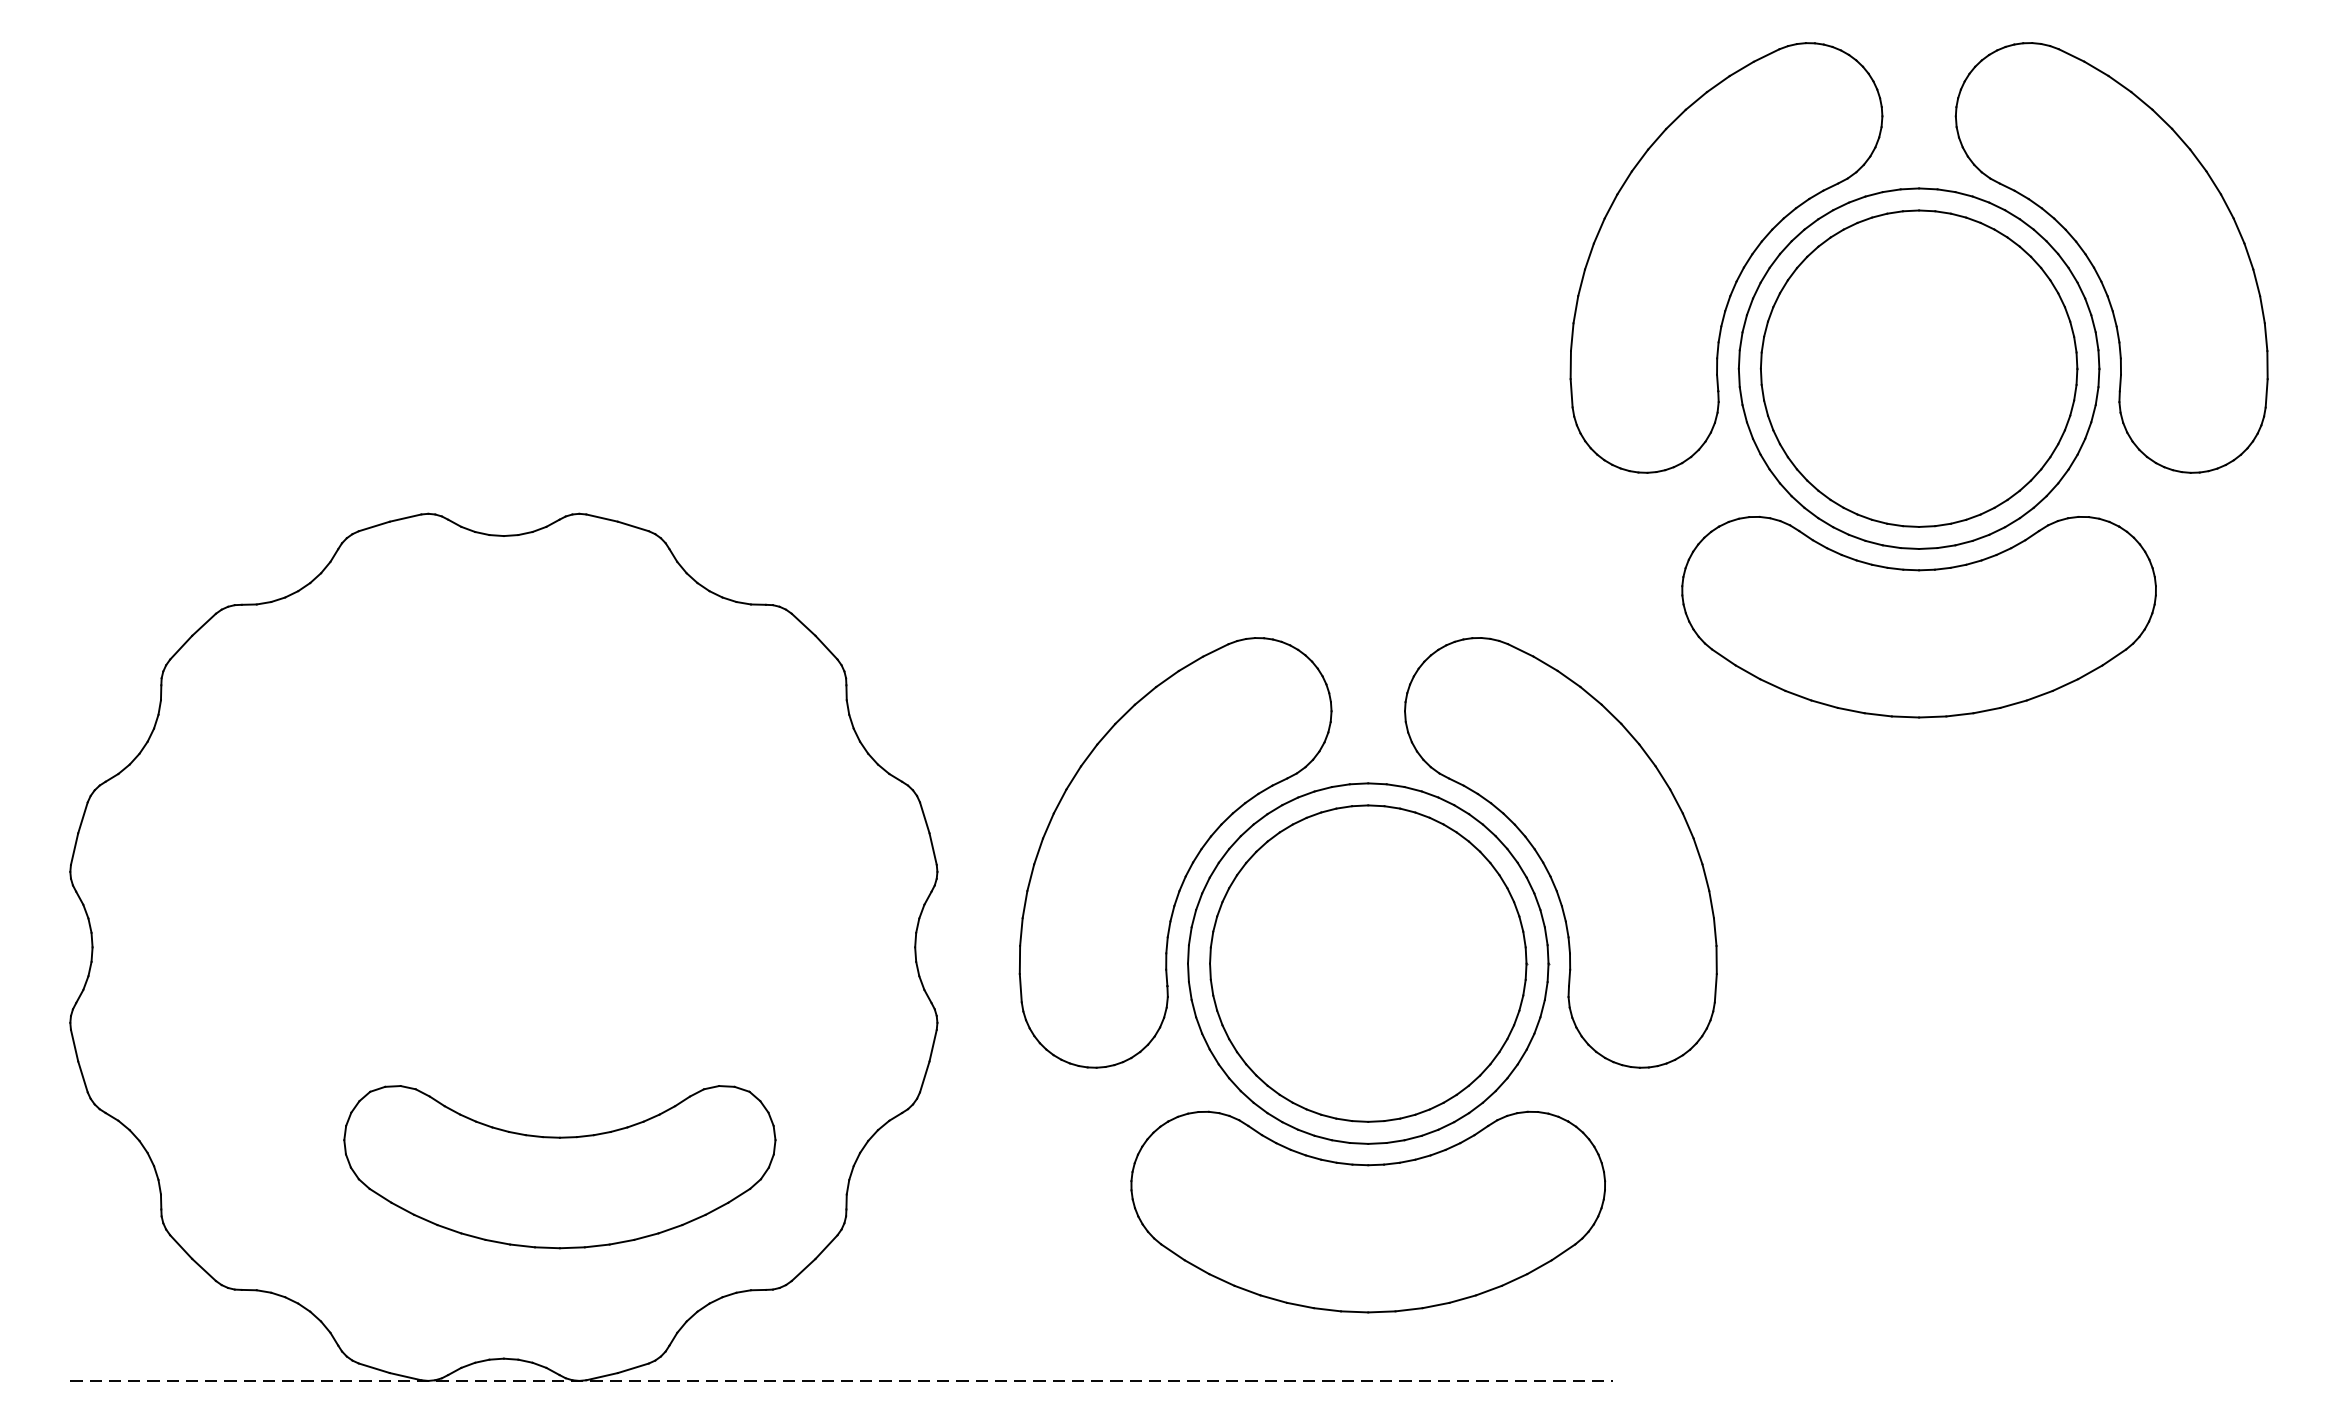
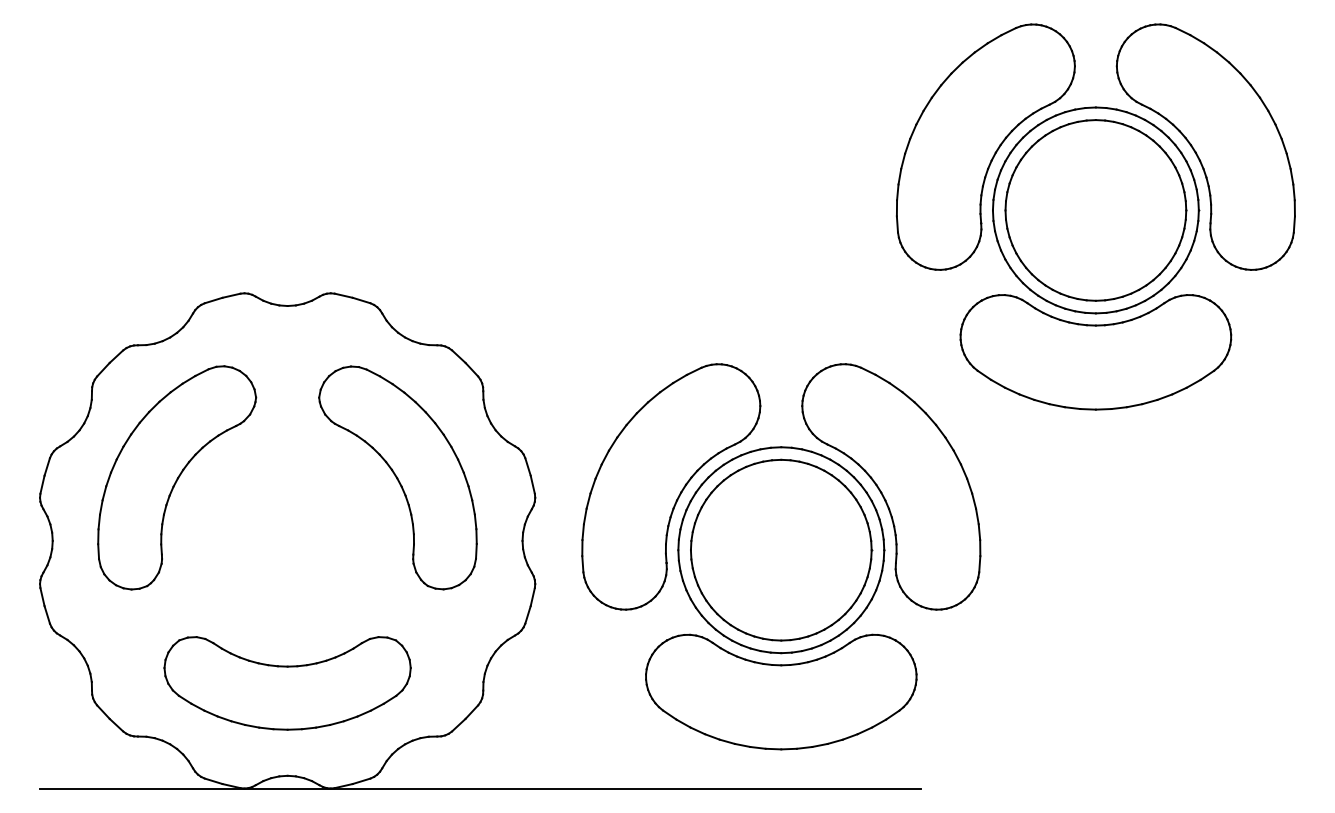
part: (311, 836) -> (177, 477), added
part: (696, 836) -> (397, 477), added
part: (559, 1167) -> (287, 683), moved
line: (841, 1380) -> (480, 788), dashed -> solid

